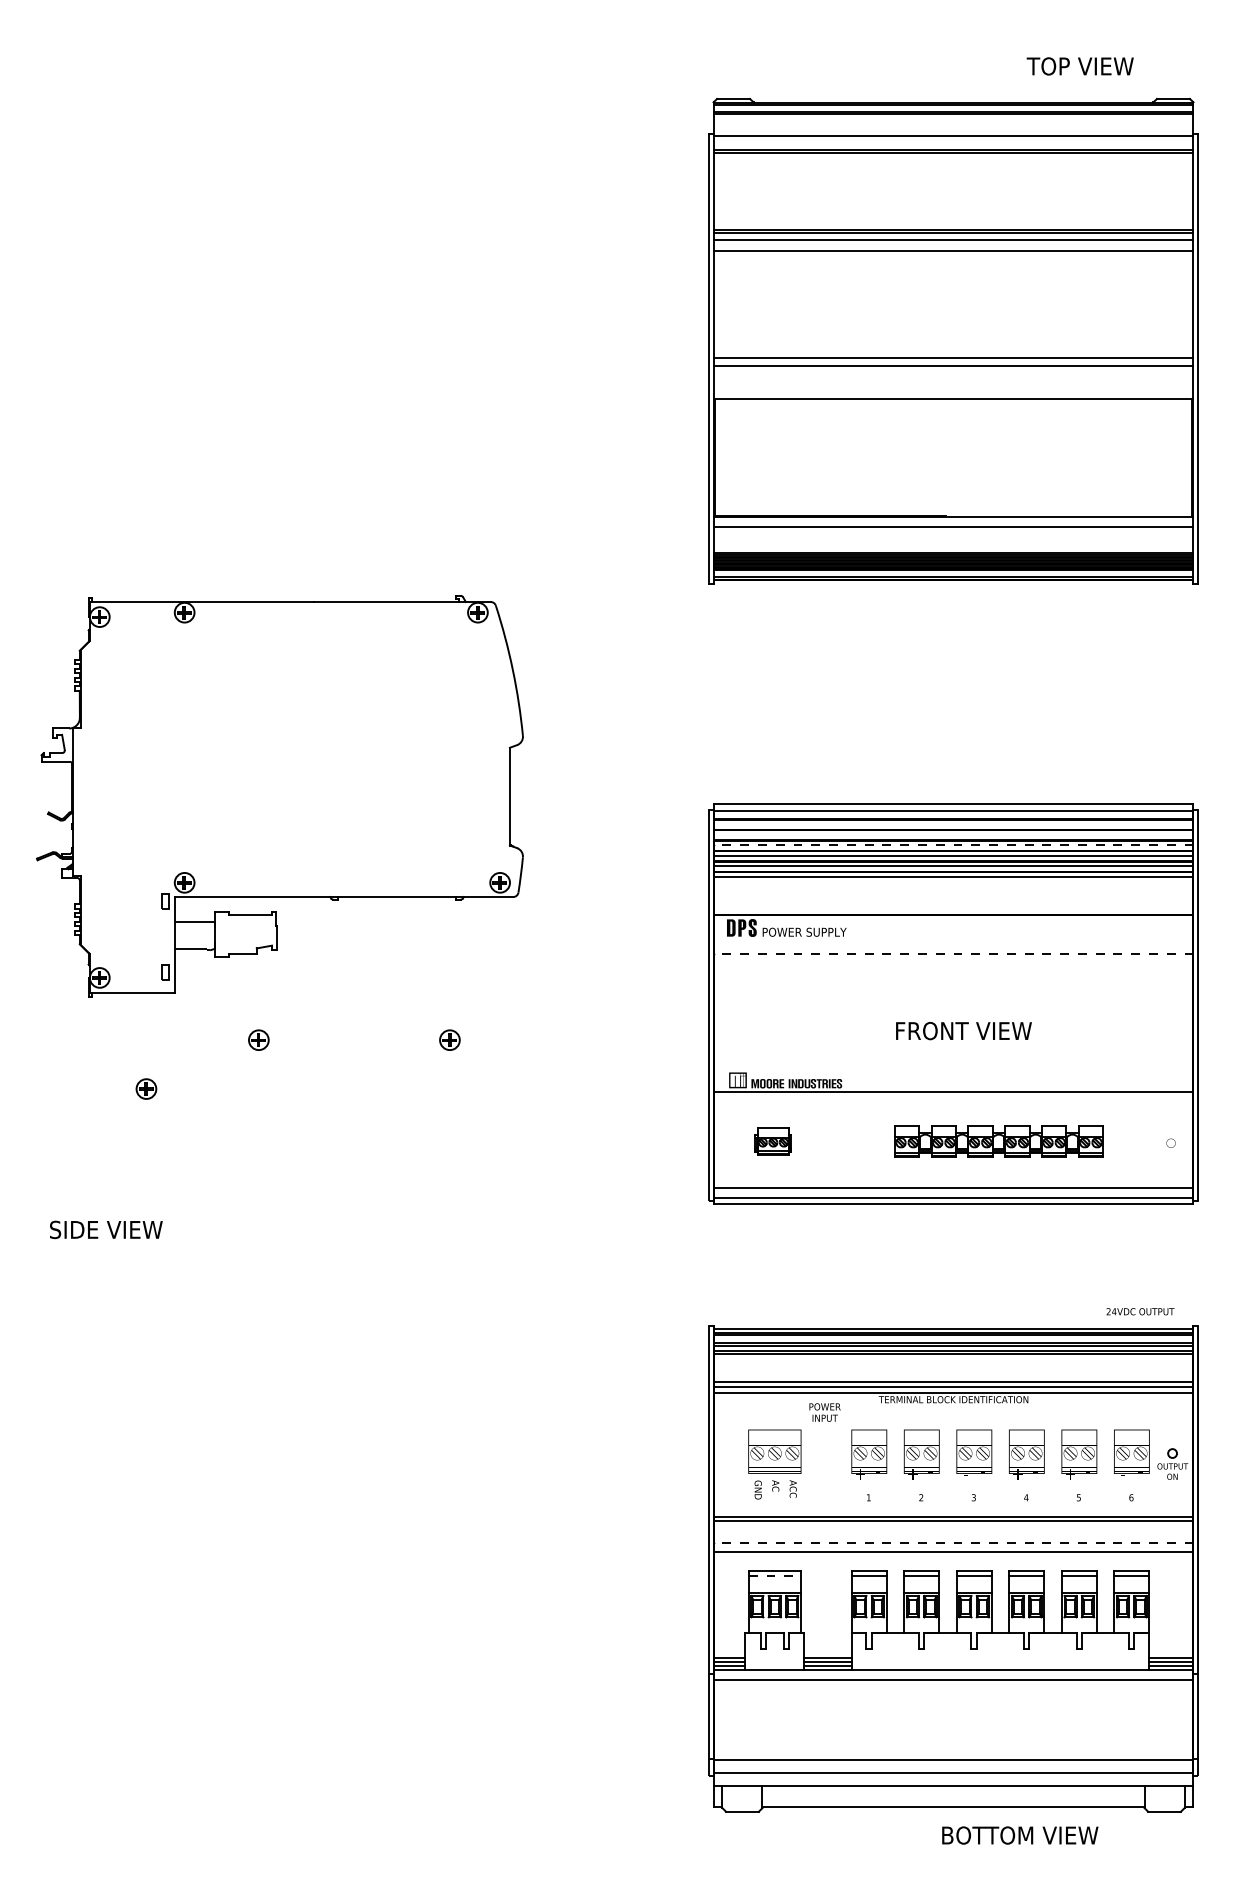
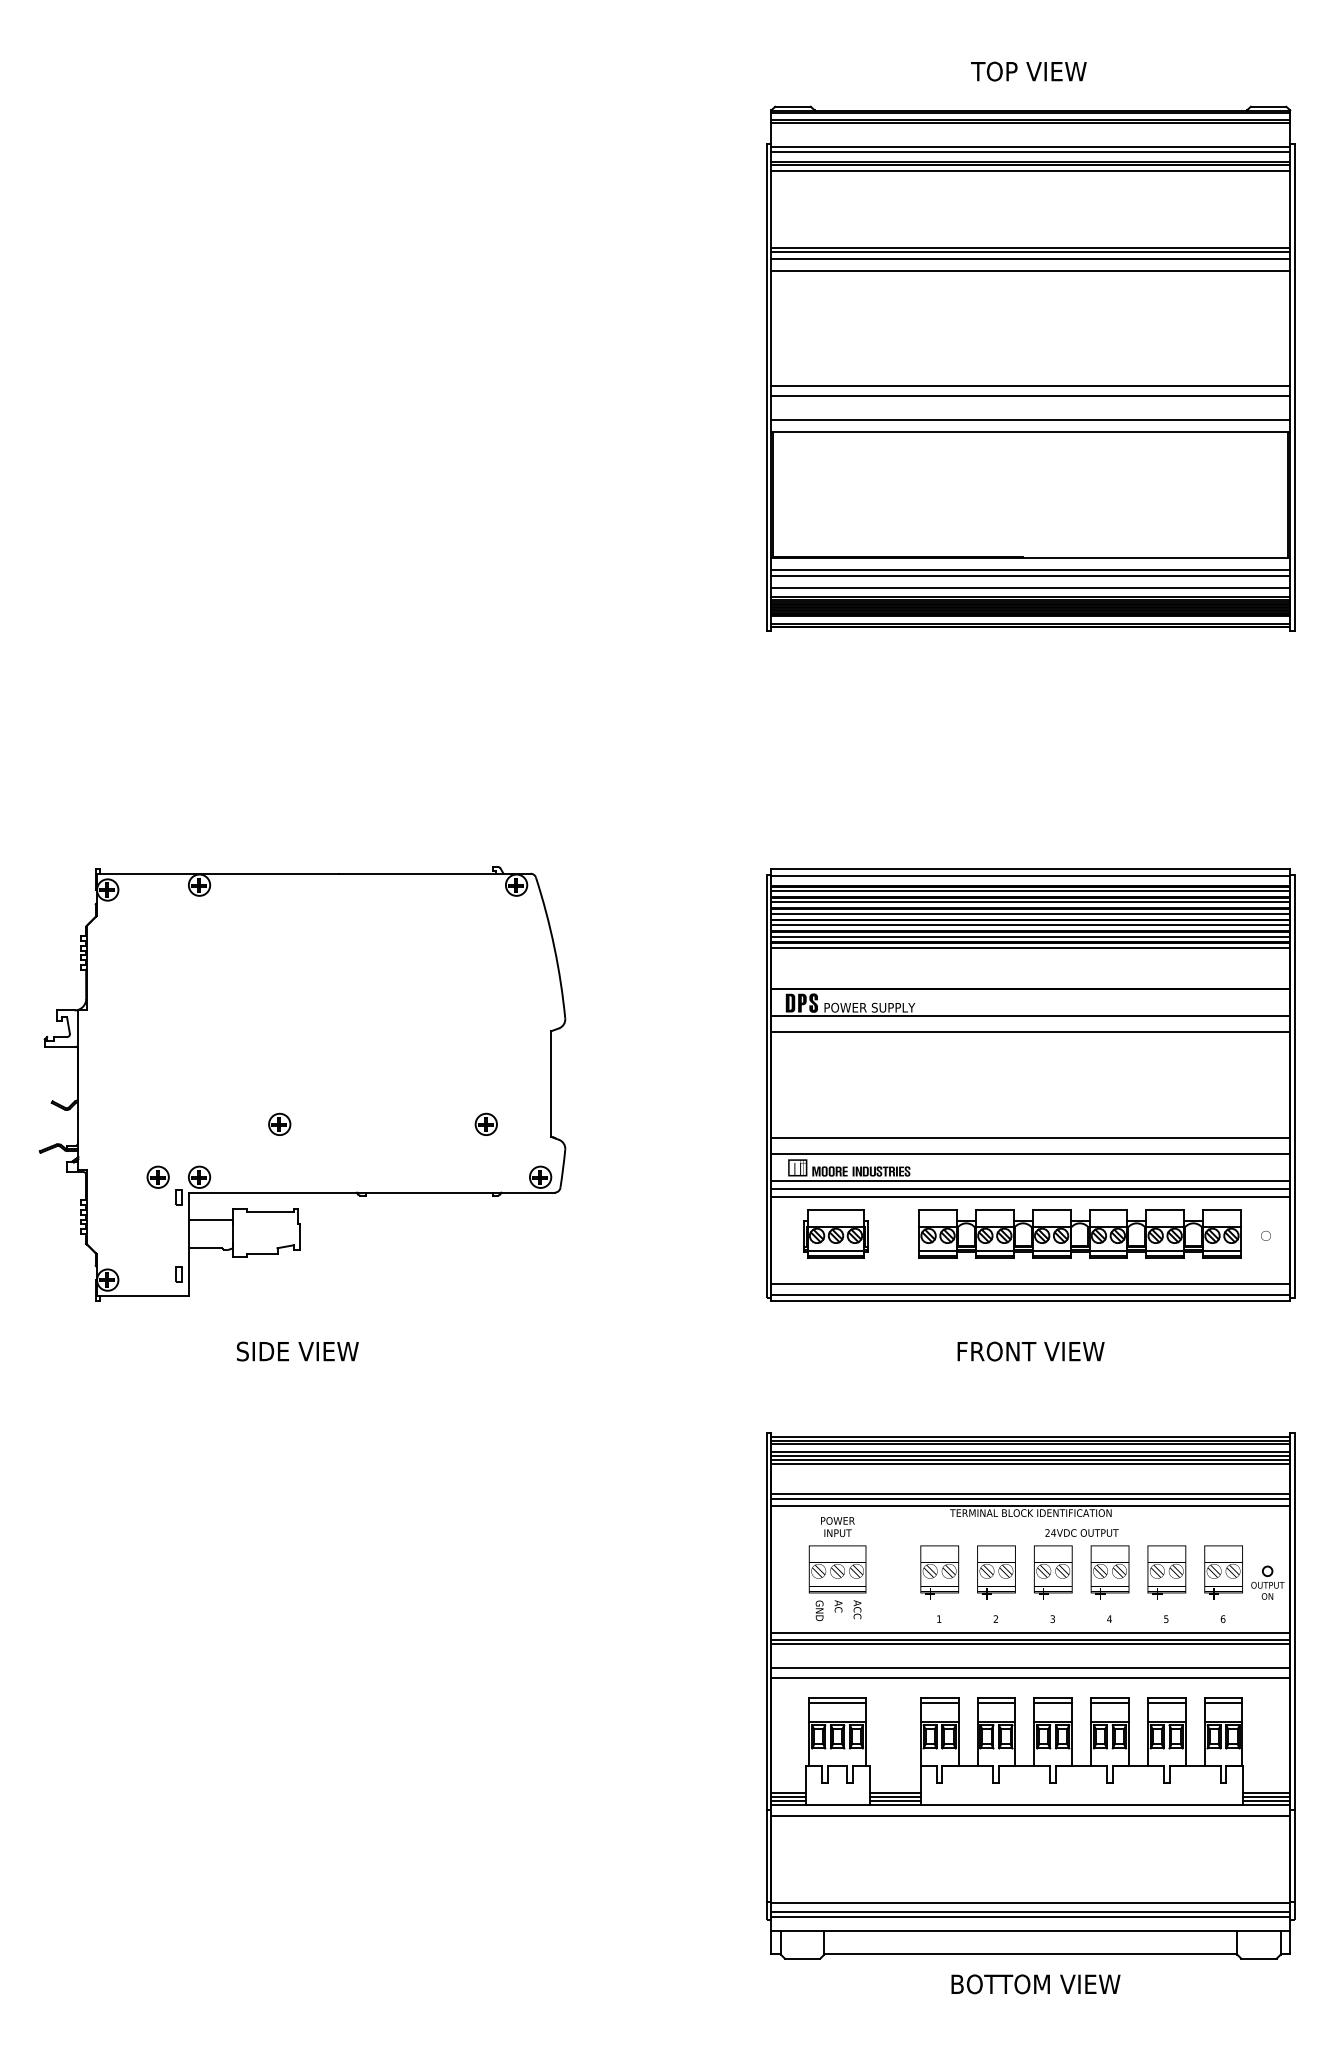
text: (1079, 66) -> (1028, 71), moved
line: (953, 140) -> (1030, 151), added
line: (953, 158) -> (1030, 171), added
line: (953, 389) -> (1030, 420), added
line: (953, 533) -> (1030, 576), added
line: (953, 544) -> (1030, 588), added
part: (279, 796) -> (302, 1083), moved
line: (953, 824) -> (1030, 891), added
line: (953, 834) -> (1030, 902), added
line: (953, 845) -> (1030, 913), dashed -> solid
line: (953, 939) -> (1030, 1015), added
line: (953, 954) -> (1030, 1031), dashed -> solid
text: (963, 1031) -> (1030, 1351), moved
line: (953, 1053) -> (1030, 1138), added
line: (953, 1067) -> (1030, 1154), added
line: (953, 1100) -> (1030, 1189), added
line: (953, 1107) -> (1030, 1197), added
part: (772, 1141) -> (835, 1233), size x1.67
part: (998, 1141) -> (1079, 1233), size x1.43
text: (106, 1229) -> (297, 1351), moved
text: (1140, 1311) -> (1081, 1532), moved
text: (824, 1412) -> (837, 1527), moved
text: (965, 1474) -> (1043, 1593), - -> +
text: (1122, 1474) -> (1213, 1593), - -> +
line: (953, 1510) -> (1030, 1632), added
line: (953, 1543) -> (1030, 1668), dashed -> solid
line: (775, 1575) -> (838, 1703), dashed -> solid
line: (953, 1769) -> (1030, 1912), added
text: (1019, 1835) -> (1035, 1984), moved

